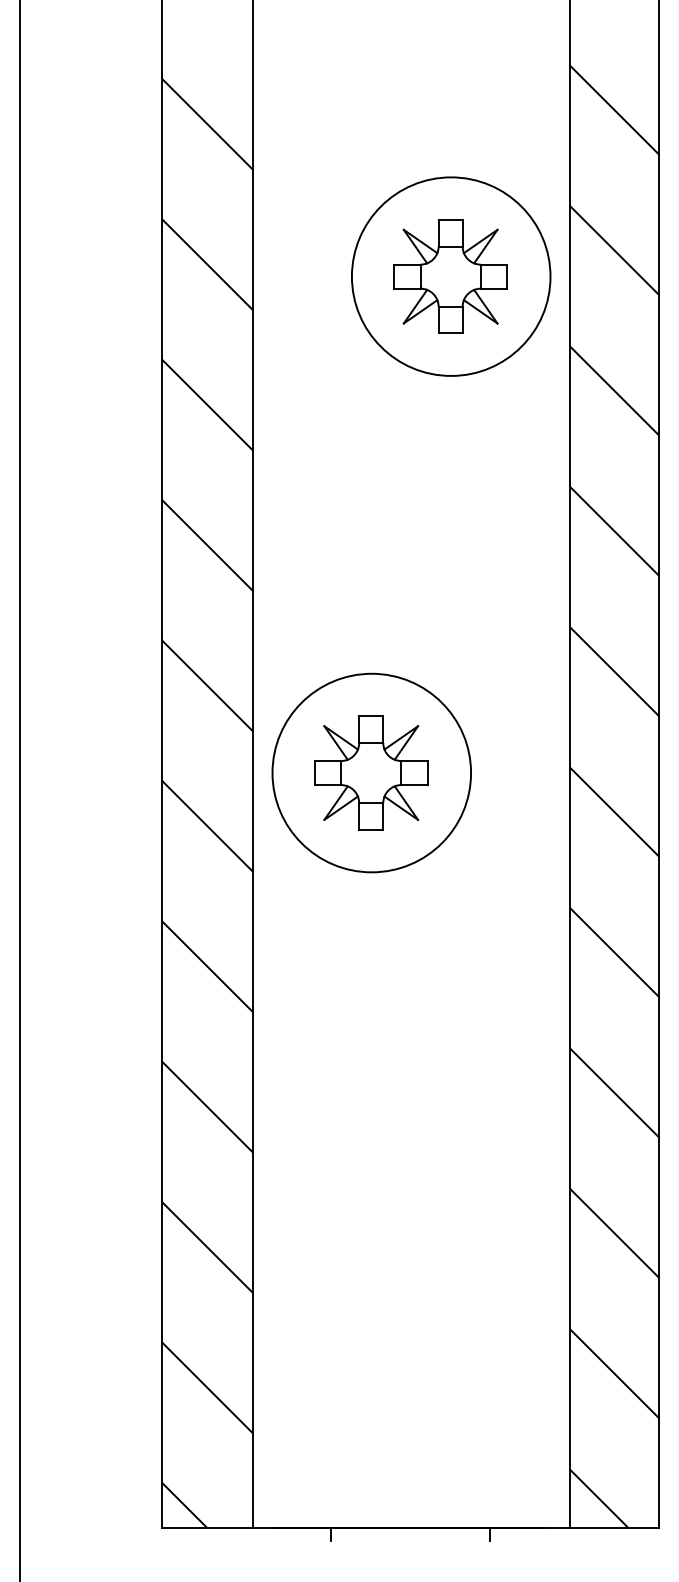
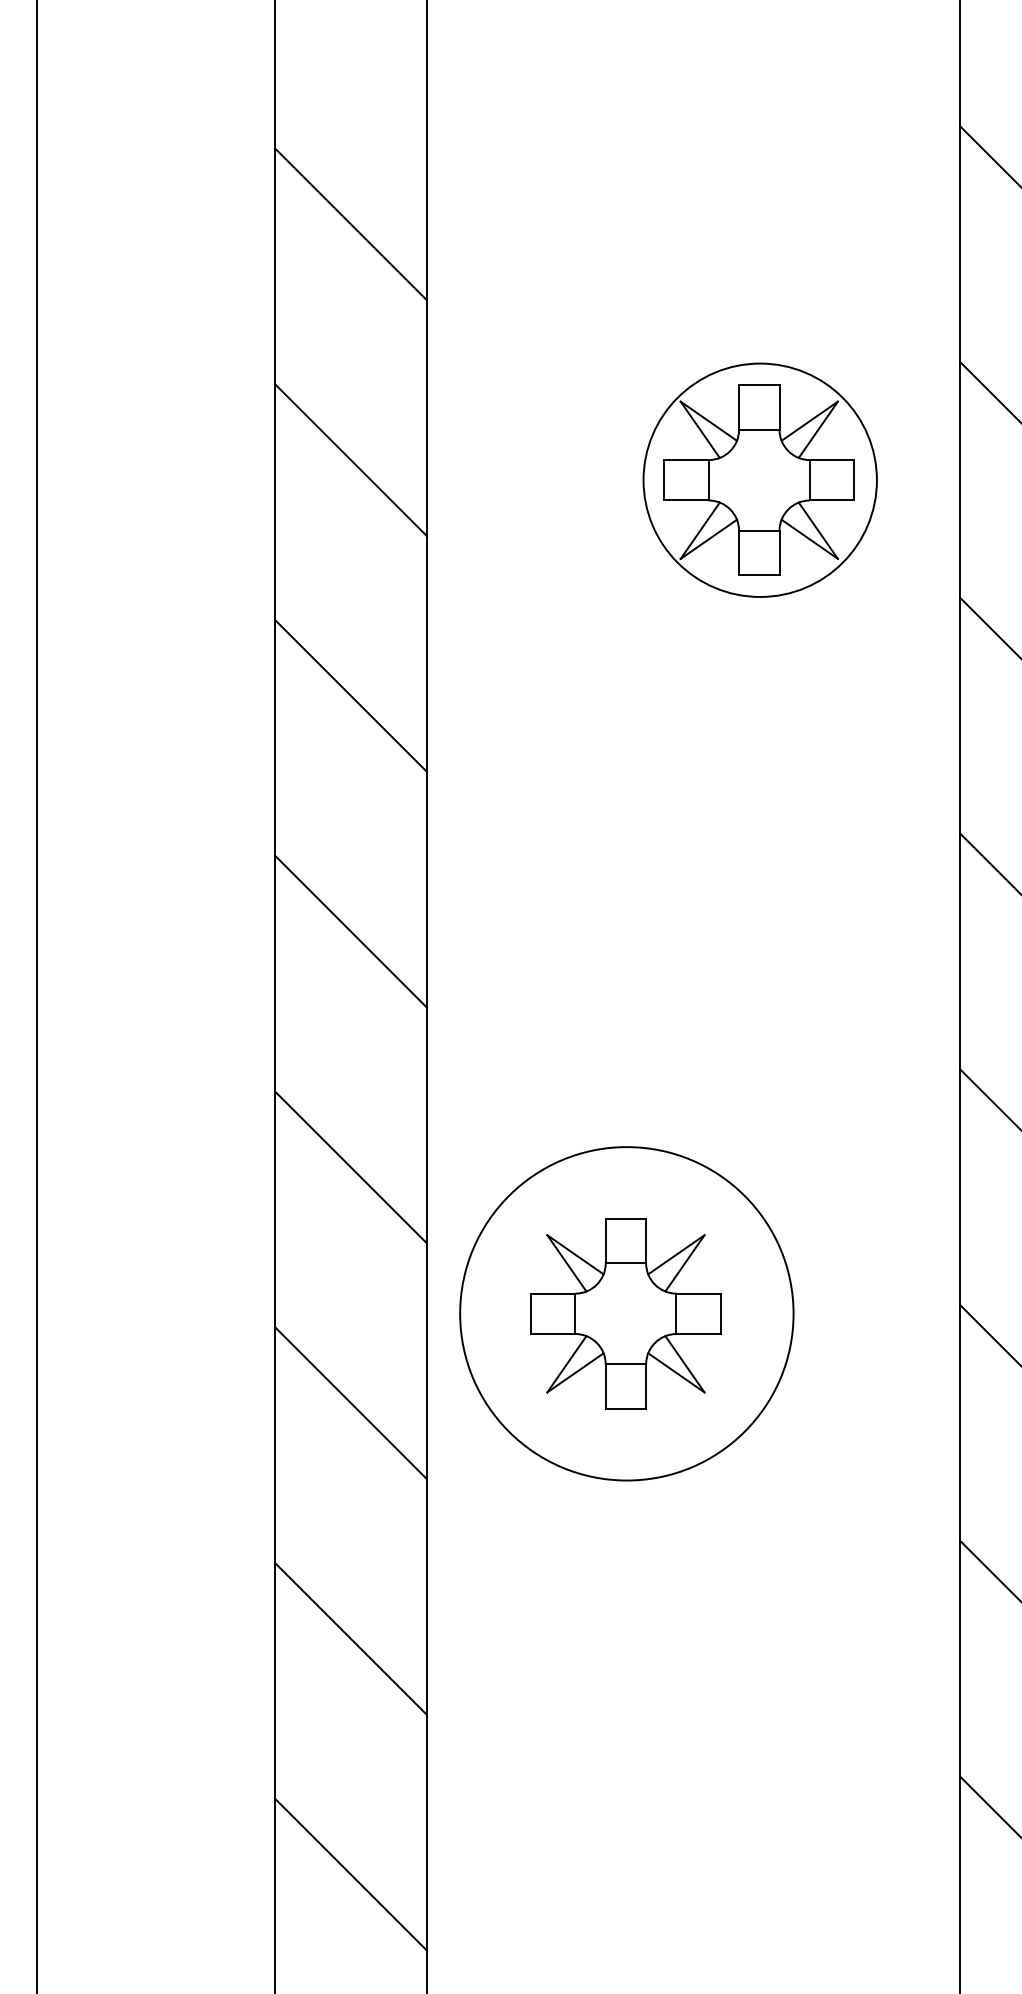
circle: (450, 276) -> (759, 479), size x0.7

